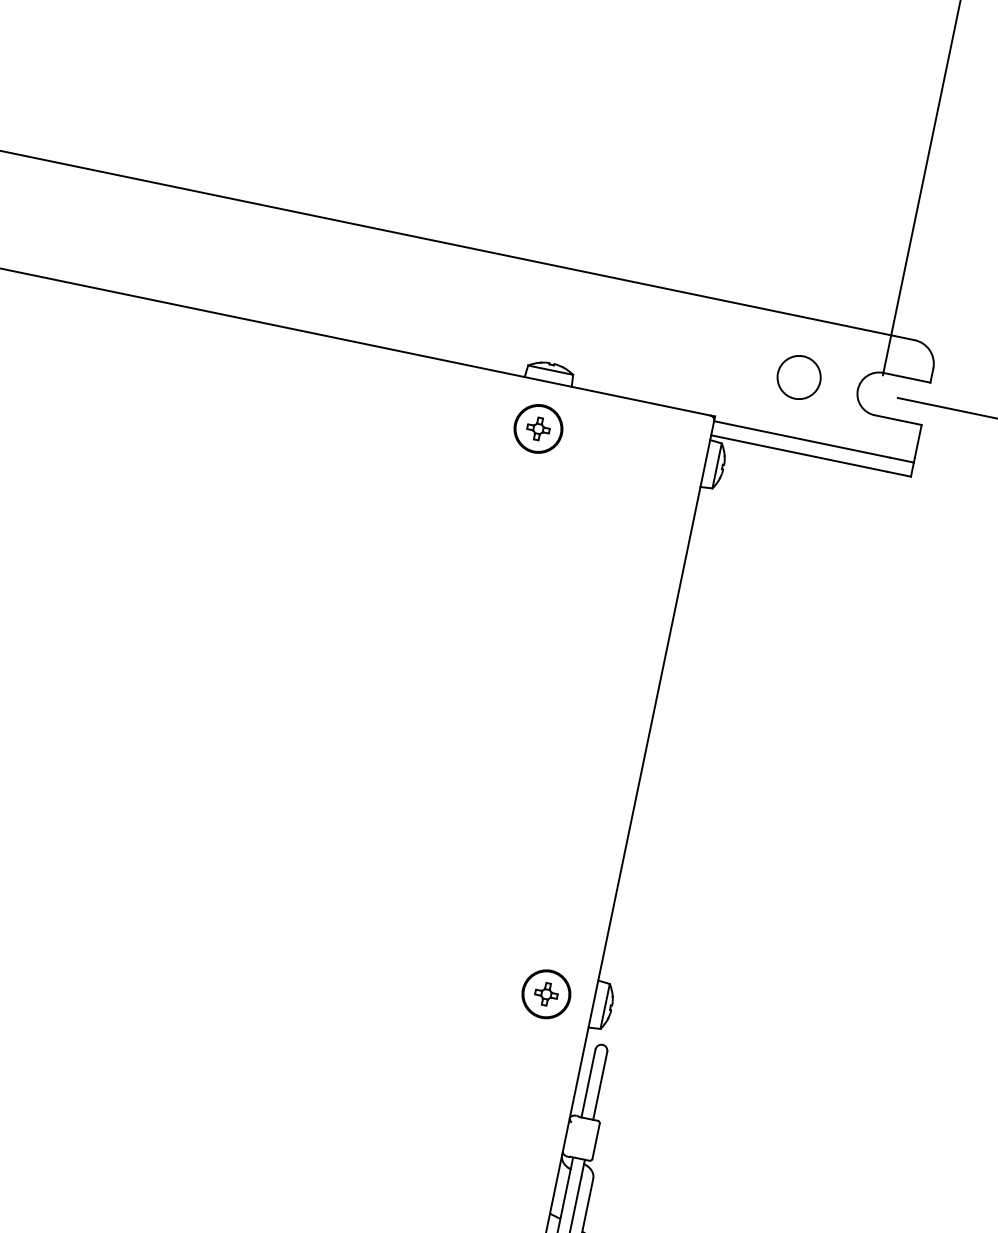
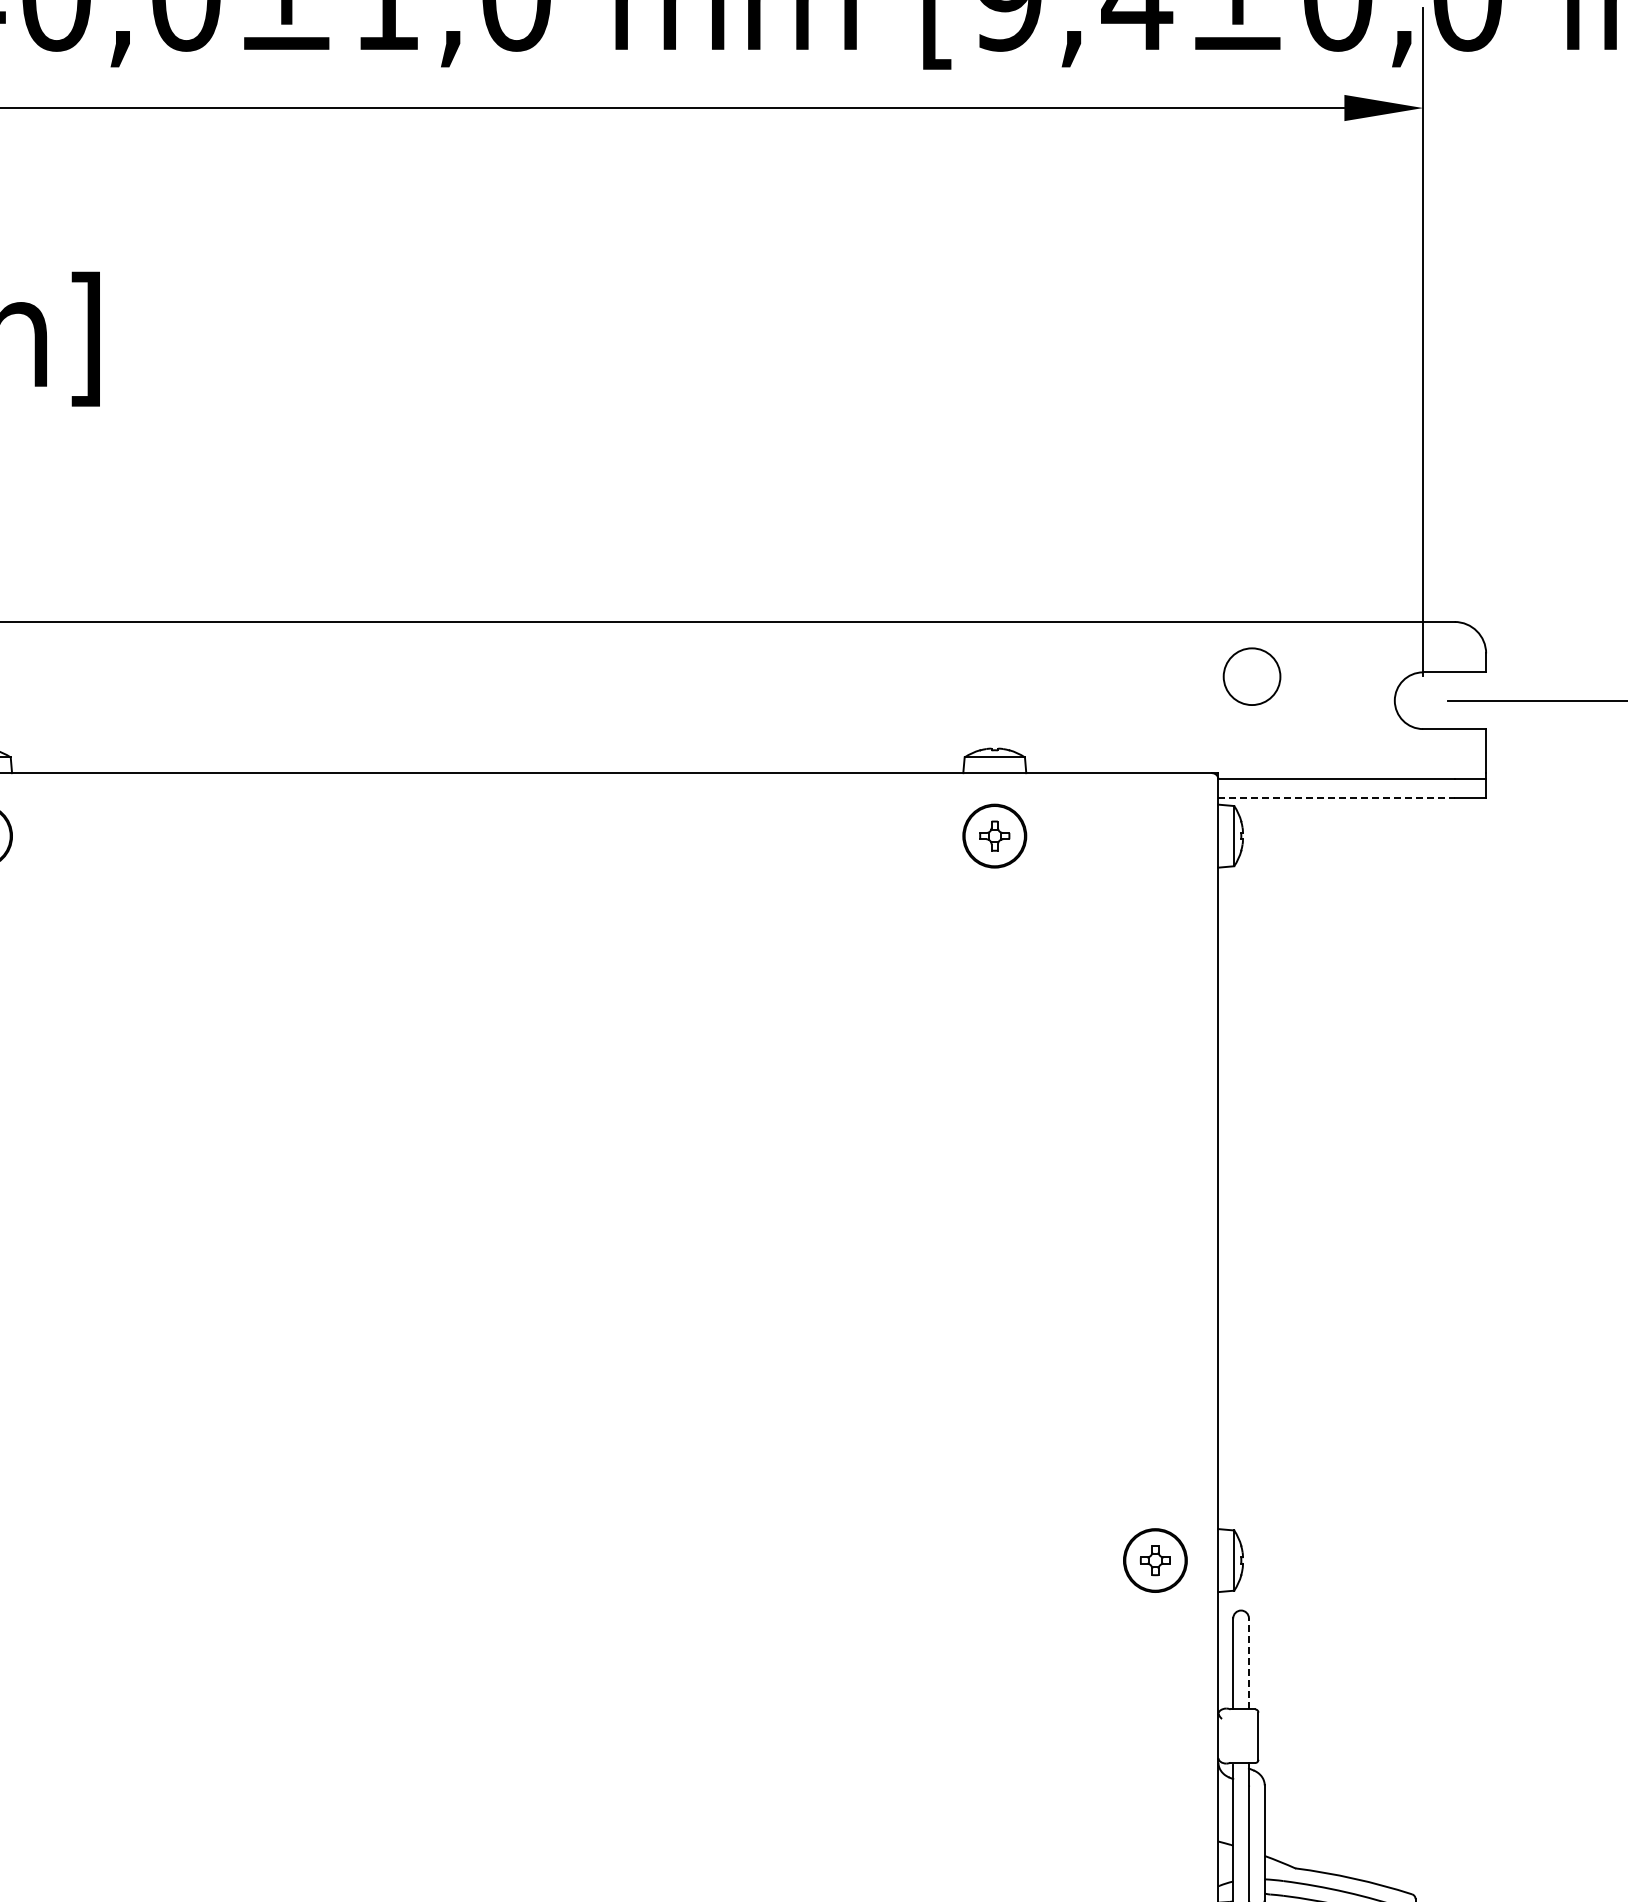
circle: (798, 377) -> (1251, 676), moved
line: (800, 453) -> (1337, 798), solid -> dashed
line: (599, 1085) -> (1248, 1663), solid -> dashed

